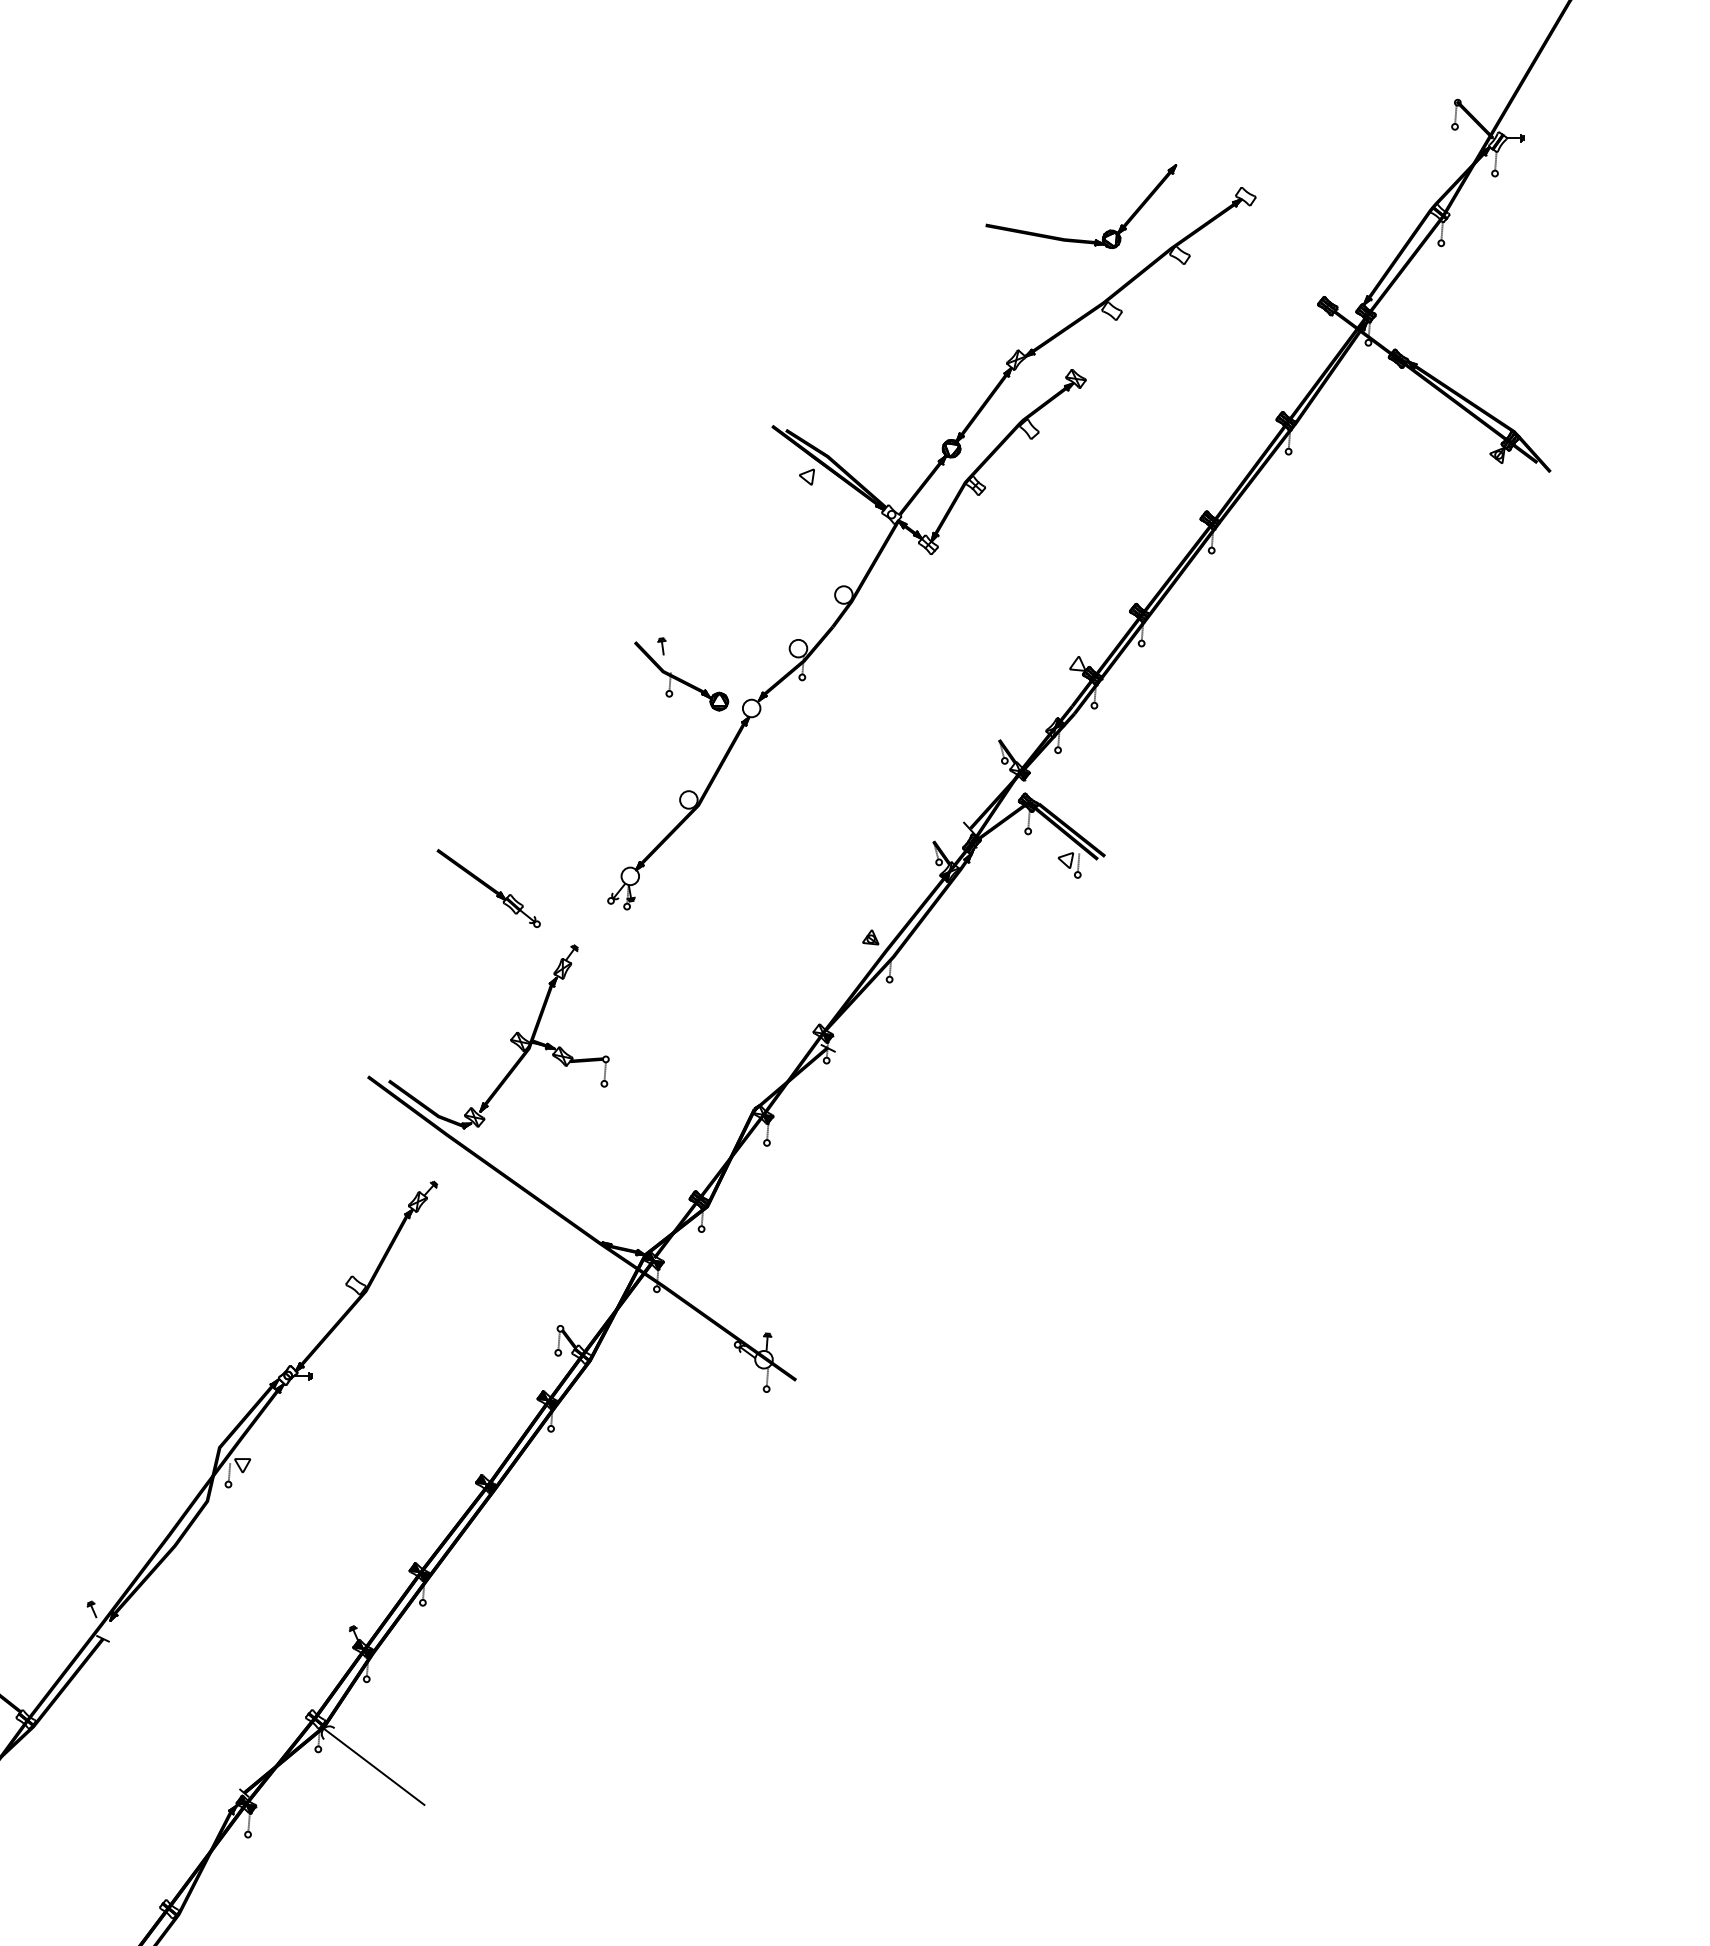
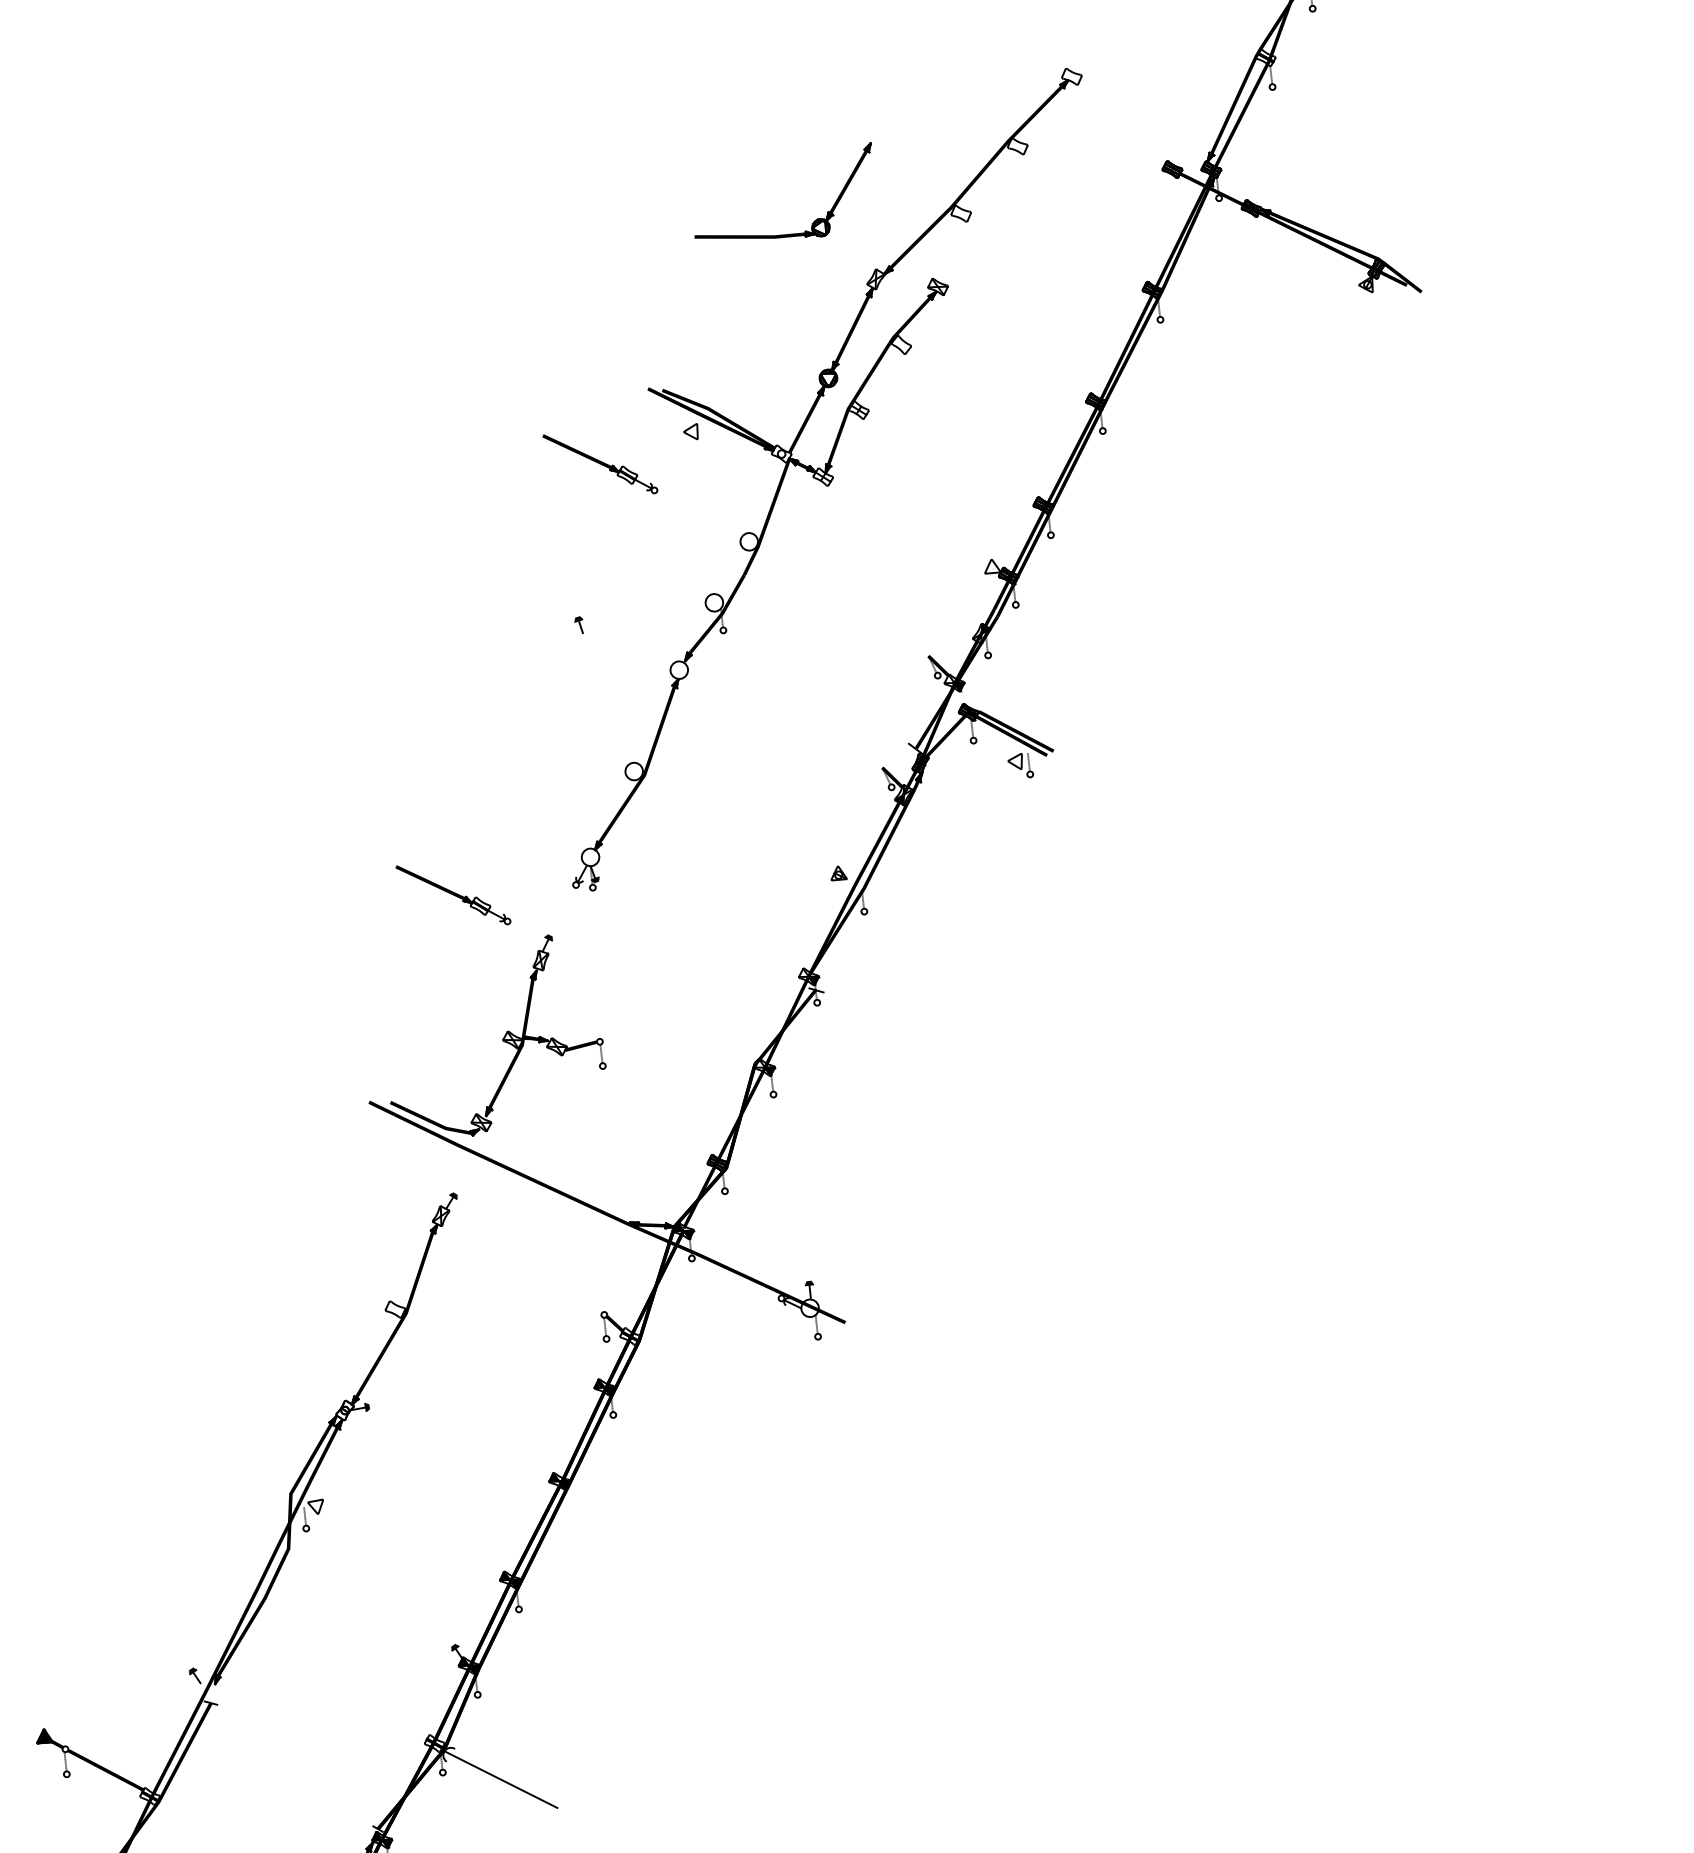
part: (1081, 239) -> (791, 233), moved
part: (711, 491) -> (600, 464), added
part: (681, 676) -> (604, 651), removed

